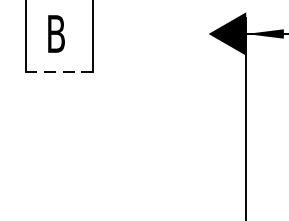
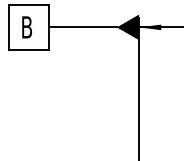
line: (150, 34) -> (82, 27), added
line: (60, 71) -> (29, 49), dashed -> solid

